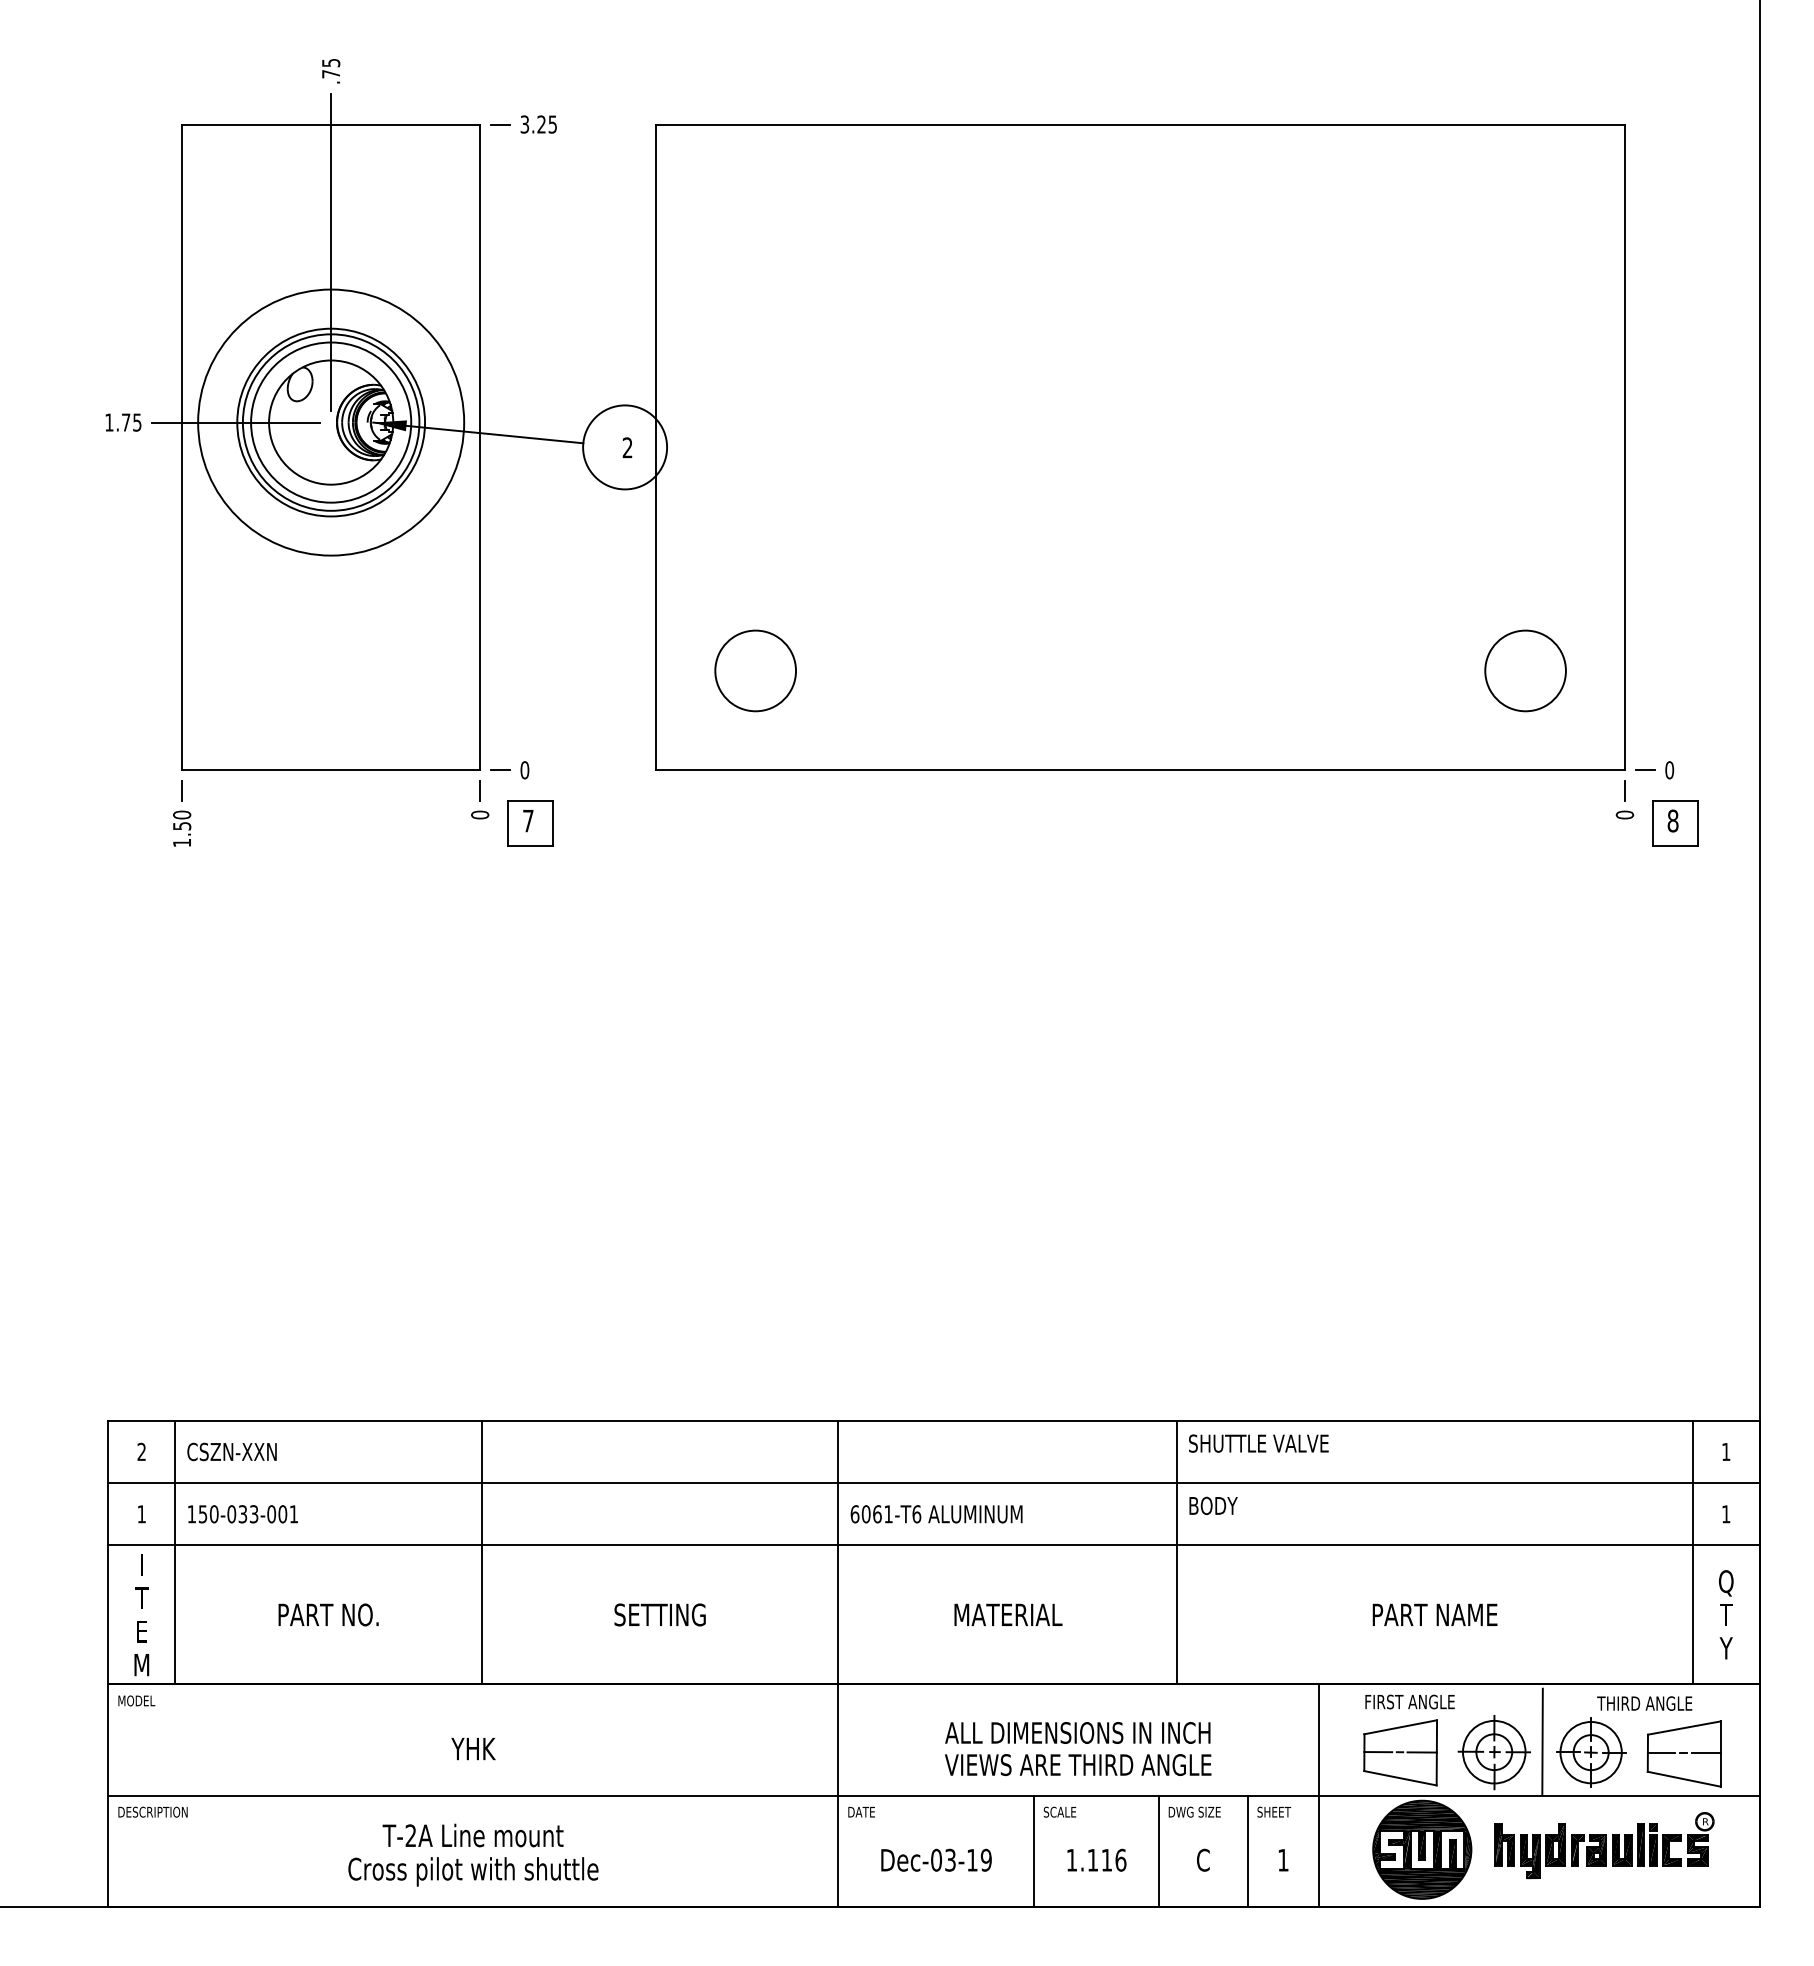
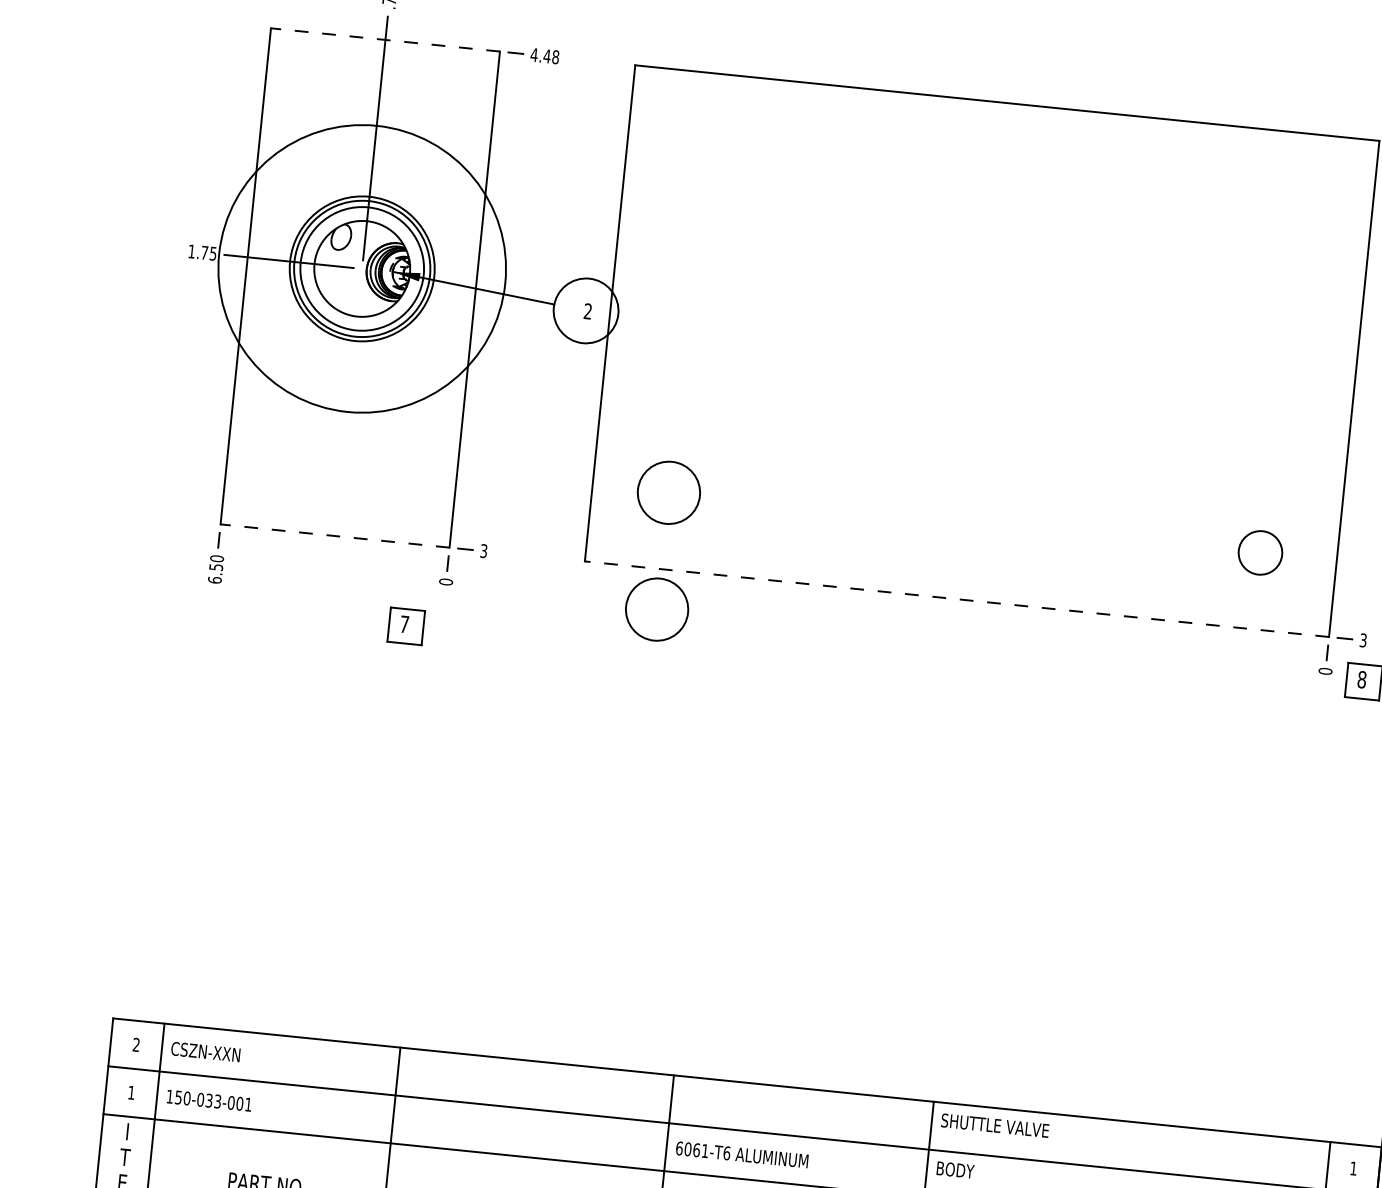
line: (330, 124) -> (384, 39), solid -> dashed
text: (538, 124) -> (544, 56), 3.25 -> 4.48
circle: (331, 422) -> (362, 268), size x1.4
circle: (1525, 670) -> (1260, 552), size x0.7
line: (330, 770) -> (334, 536), solid -> dashed
text: (524, 770) -> (483, 551), 0 -> 3
line: (1140, 770) -> (956, 599), solid -> dashed
text: (1669, 770) -> (1363, 640), 0 -> 3
circle: (755, 822) -> (657, 609), added
part: (530, 823) -> (406, 626), moved
text: (182, 842) -> (215, 579), 1.50 -> 6.50

